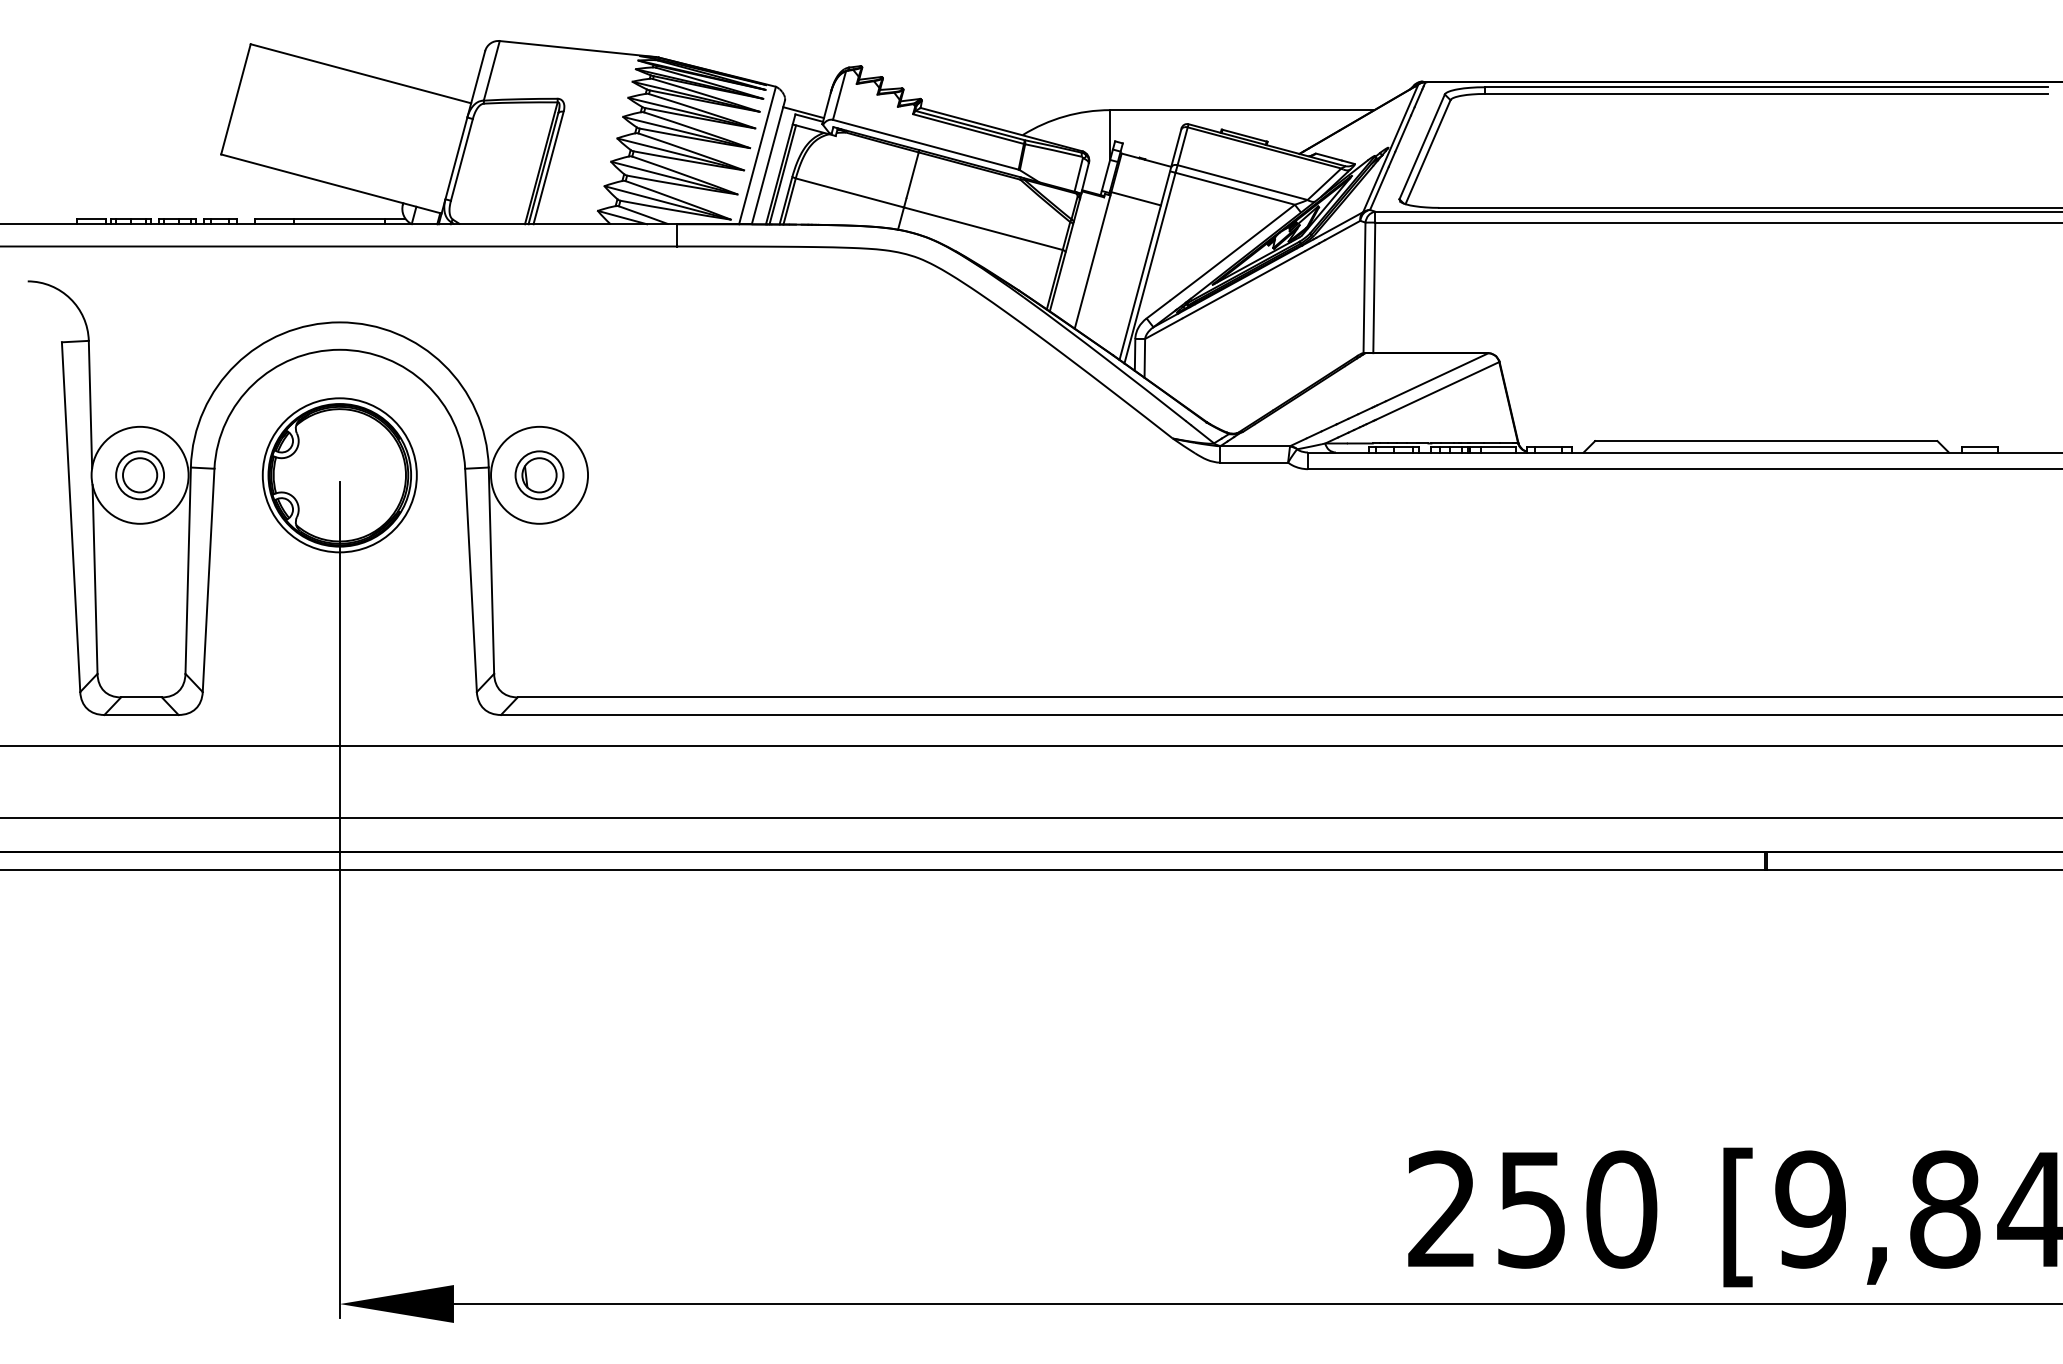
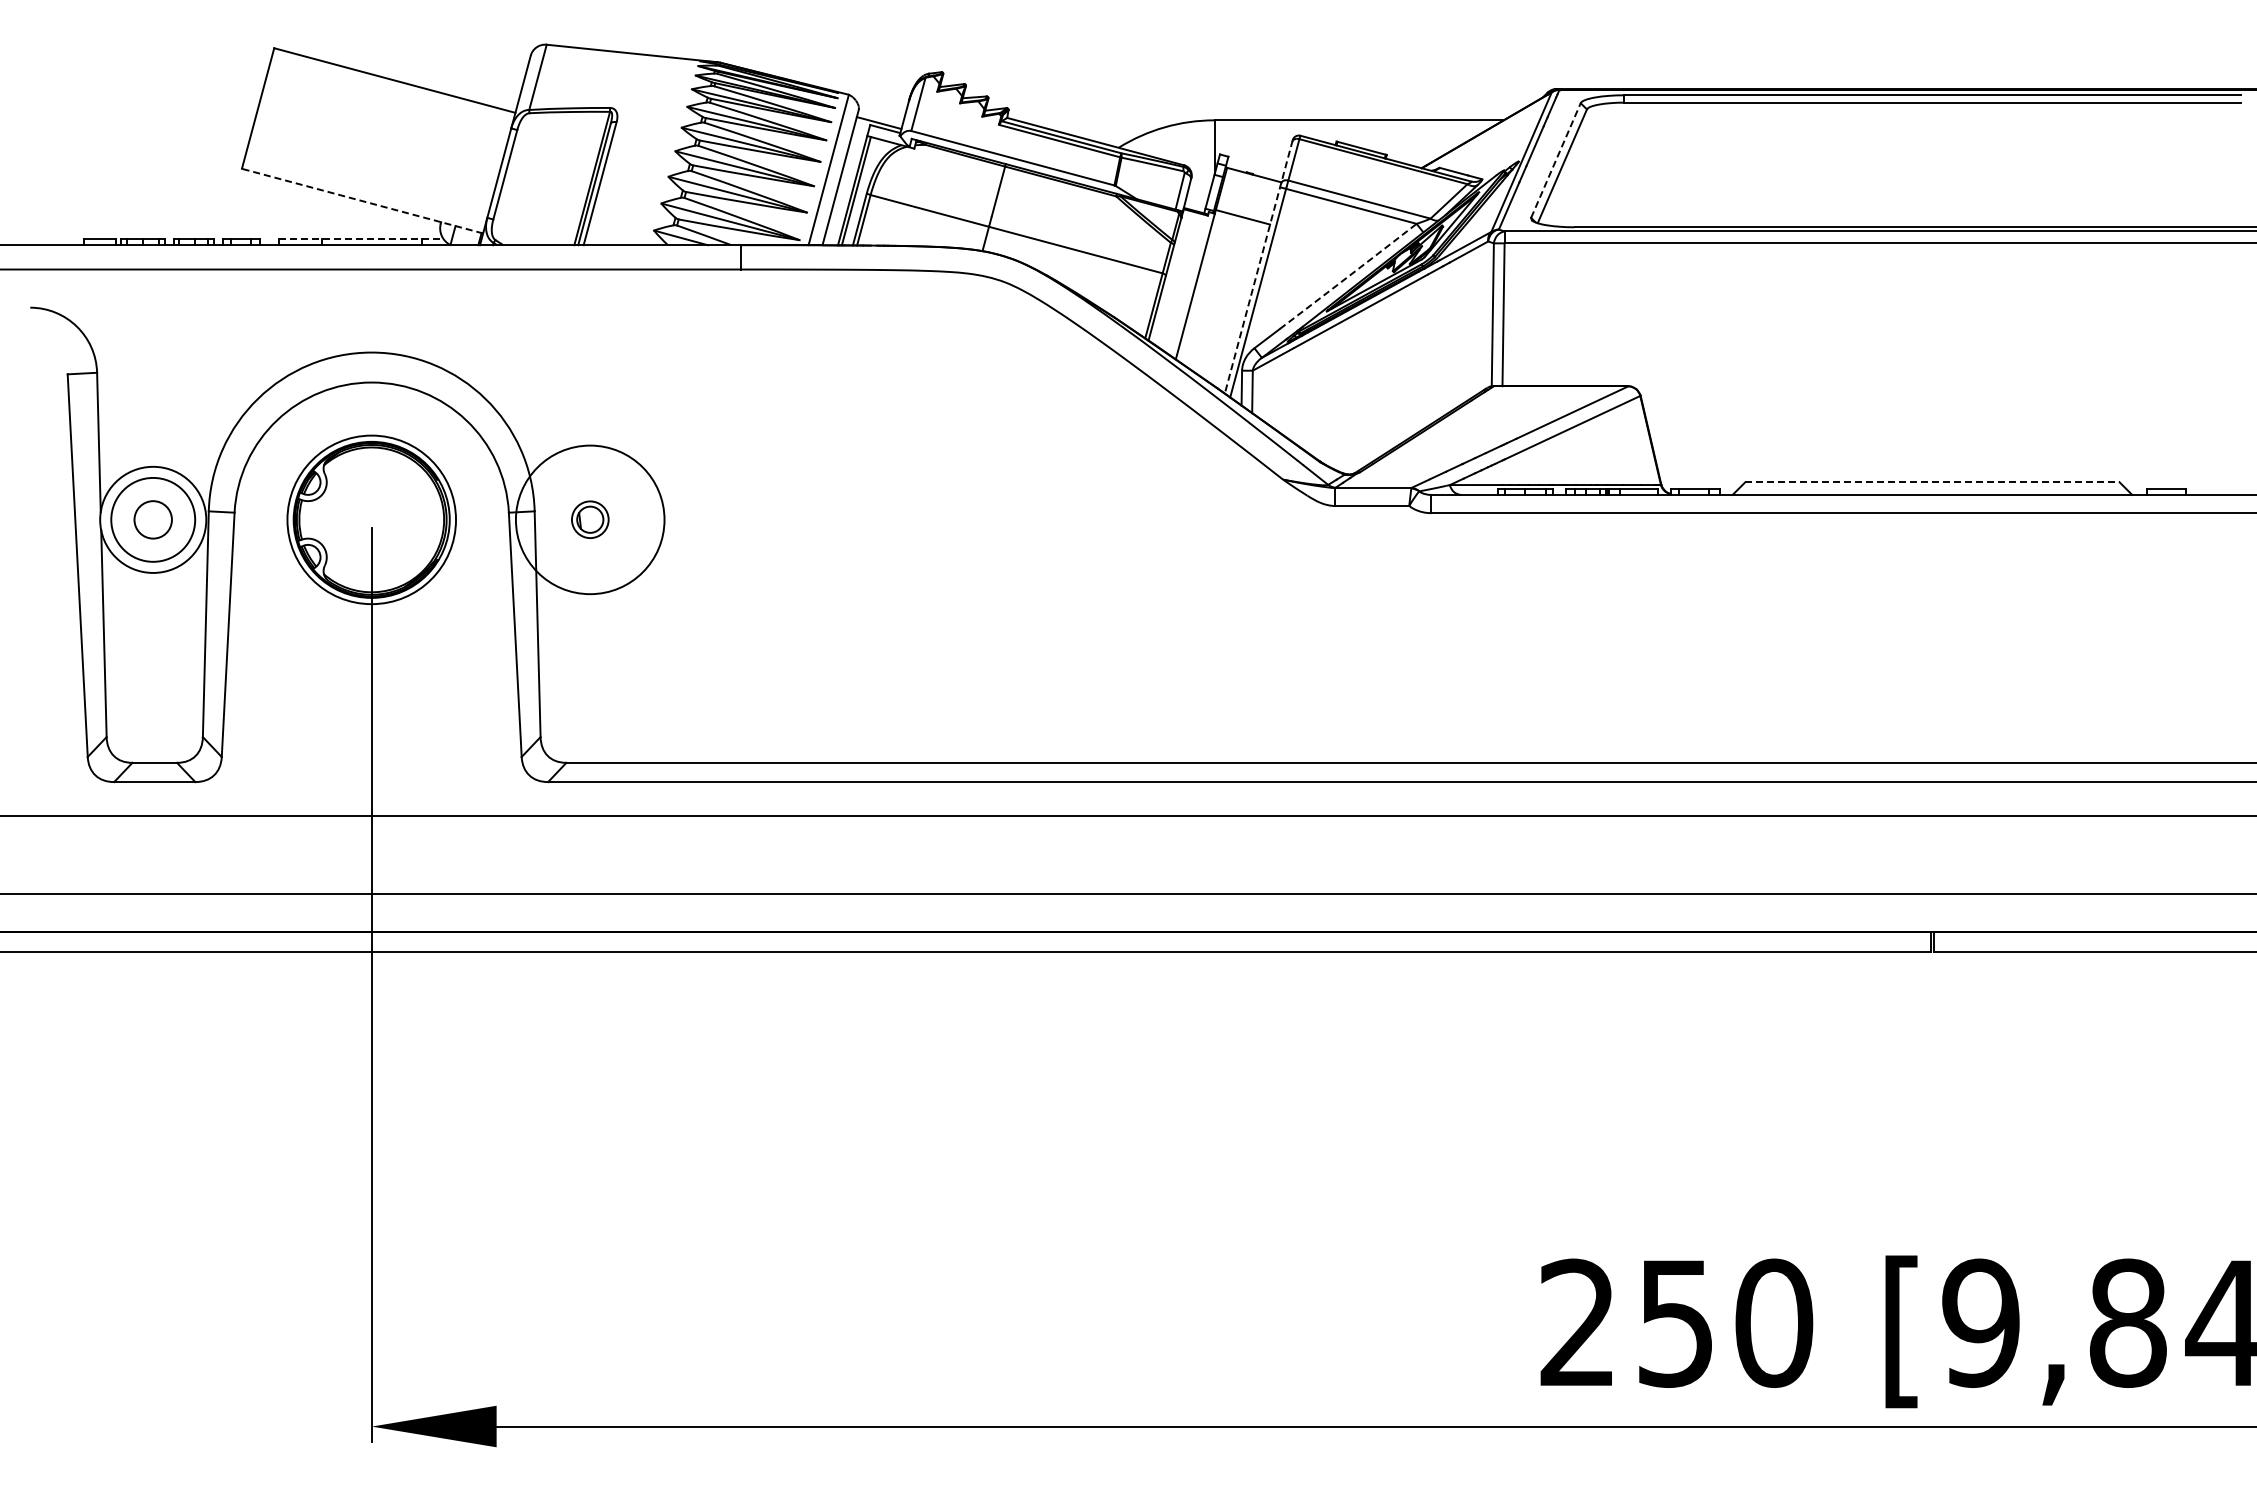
line: (1422, 146) -> (1556, 160), solid -> dashed
line: (331, 184) -> (362, 201), solid -> dashed
line: (330, 218) -> (361, 238), solid -> dashed
line: (1150, 244) -> (1258, 267), solid -> dashed
arc: (1232, 252) -> (1348, 276), solid -> dashed
line: (1766, 441) -> (1932, 482), solid -> dashed
circle: (140, 474) -> (153, 519), size x1.6
circle: (539, 474) -> (590, 519), size x1.4
part: (539, 474) -> (590, 519), size x0.7

